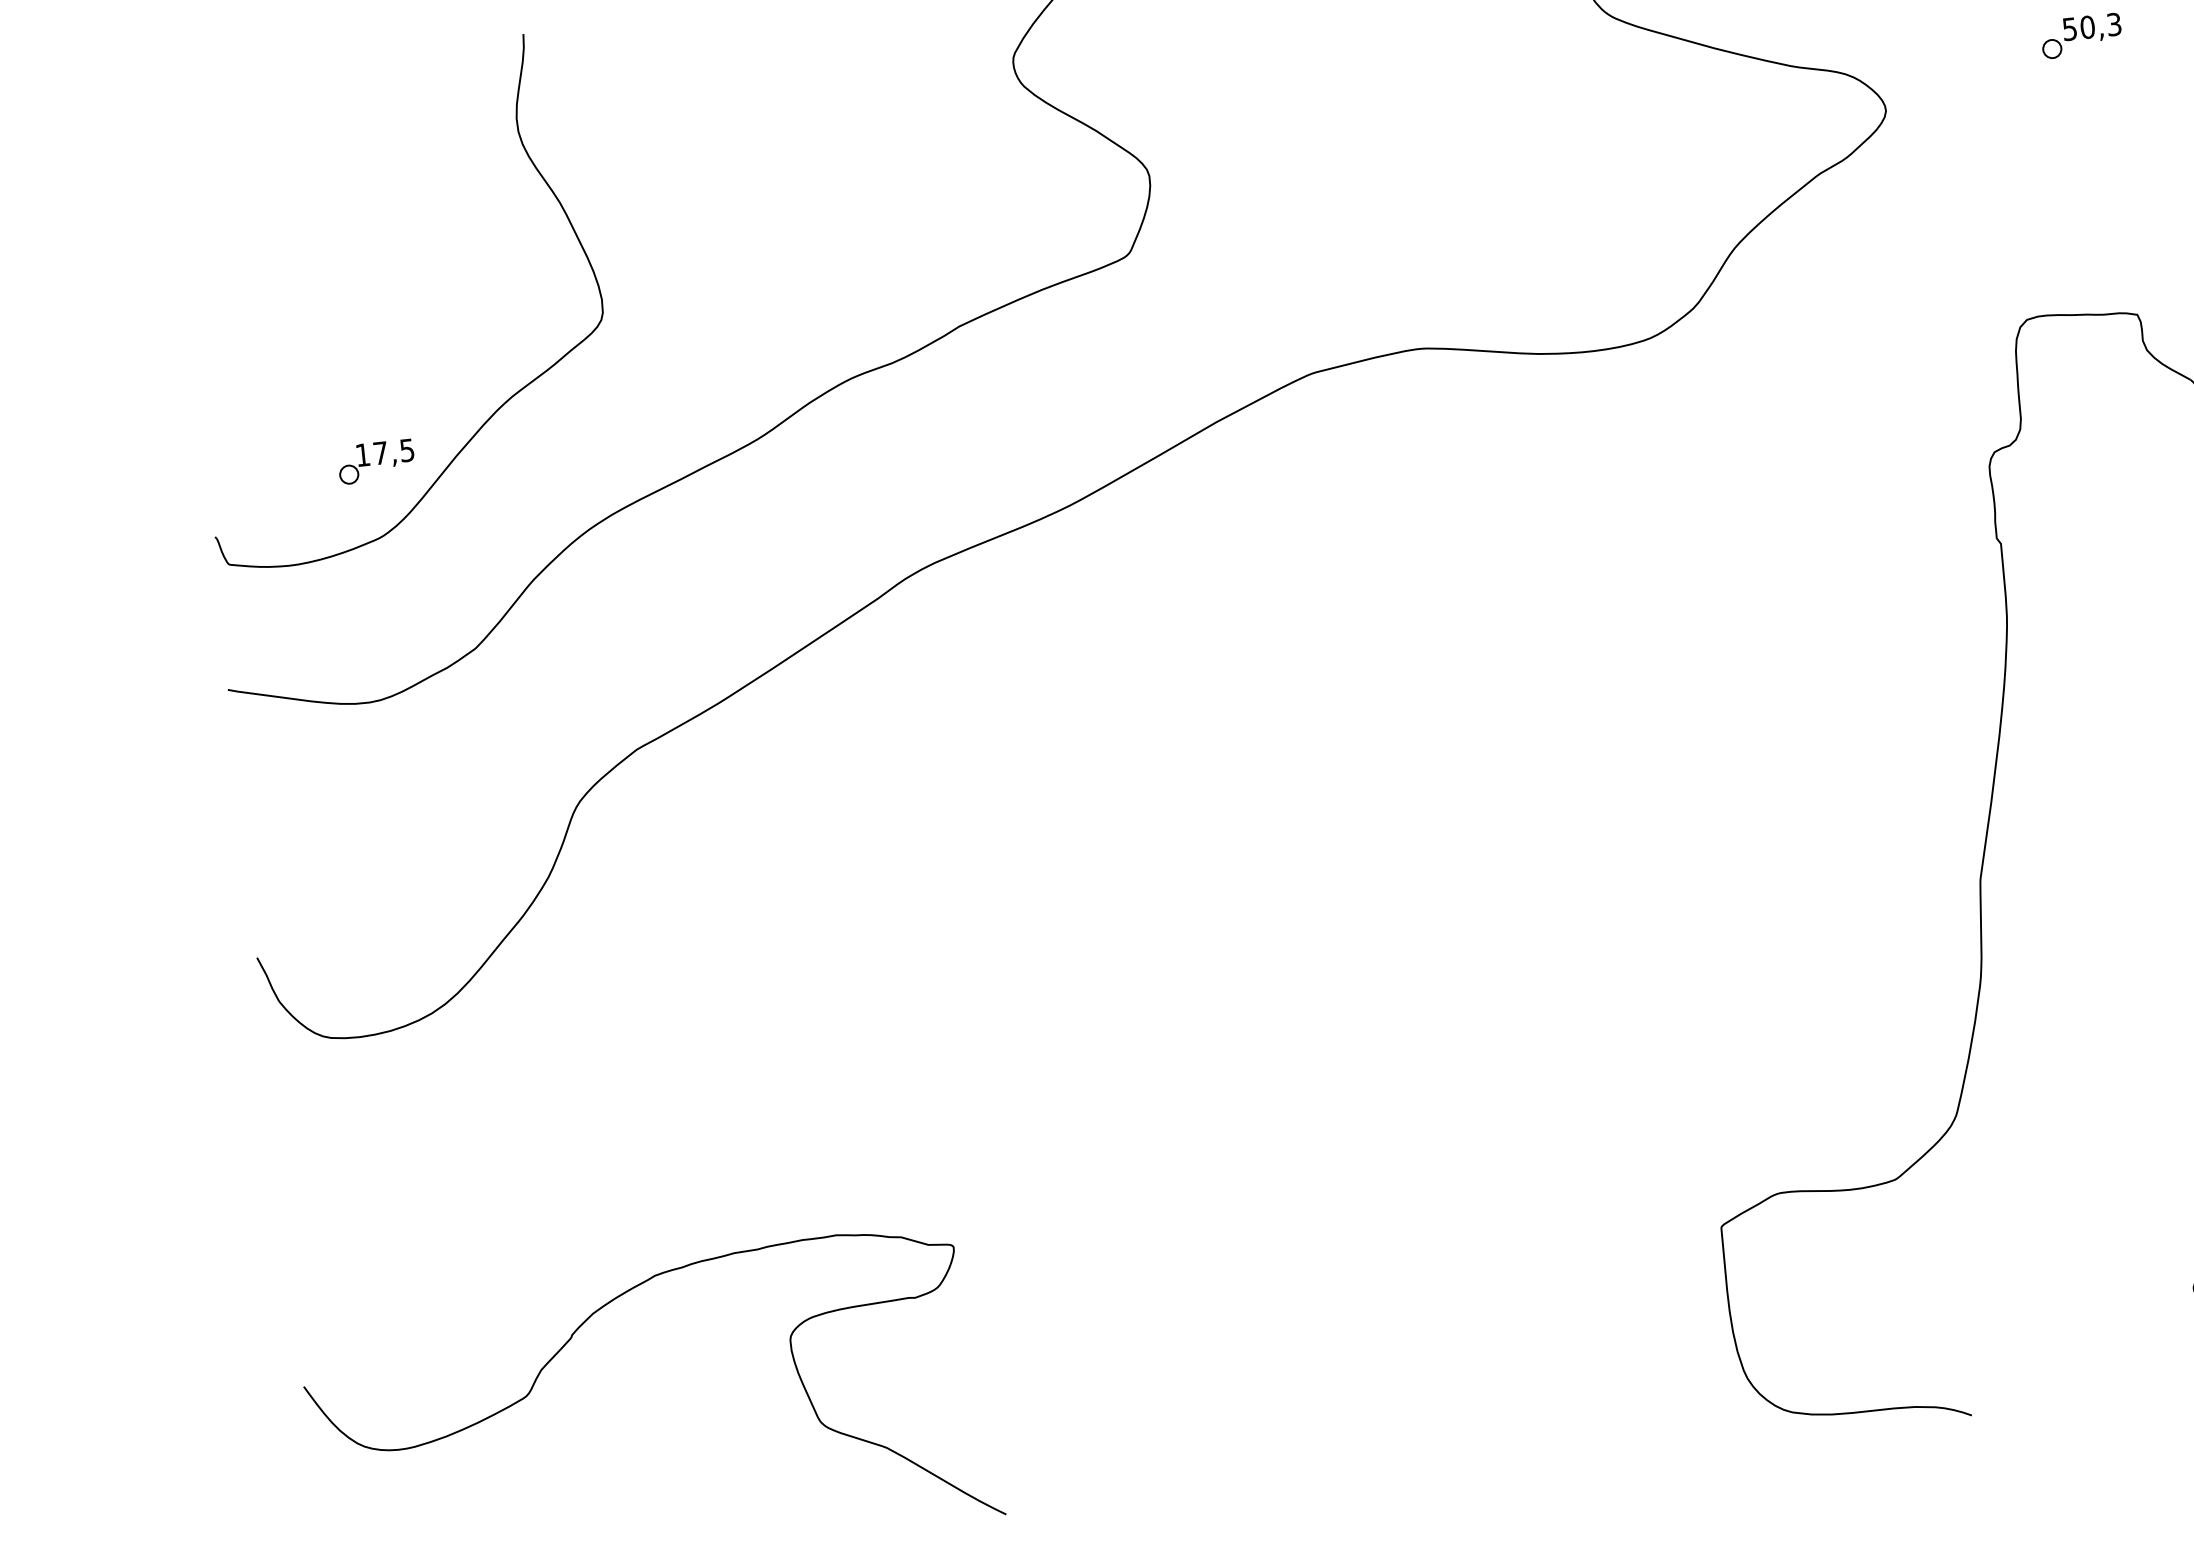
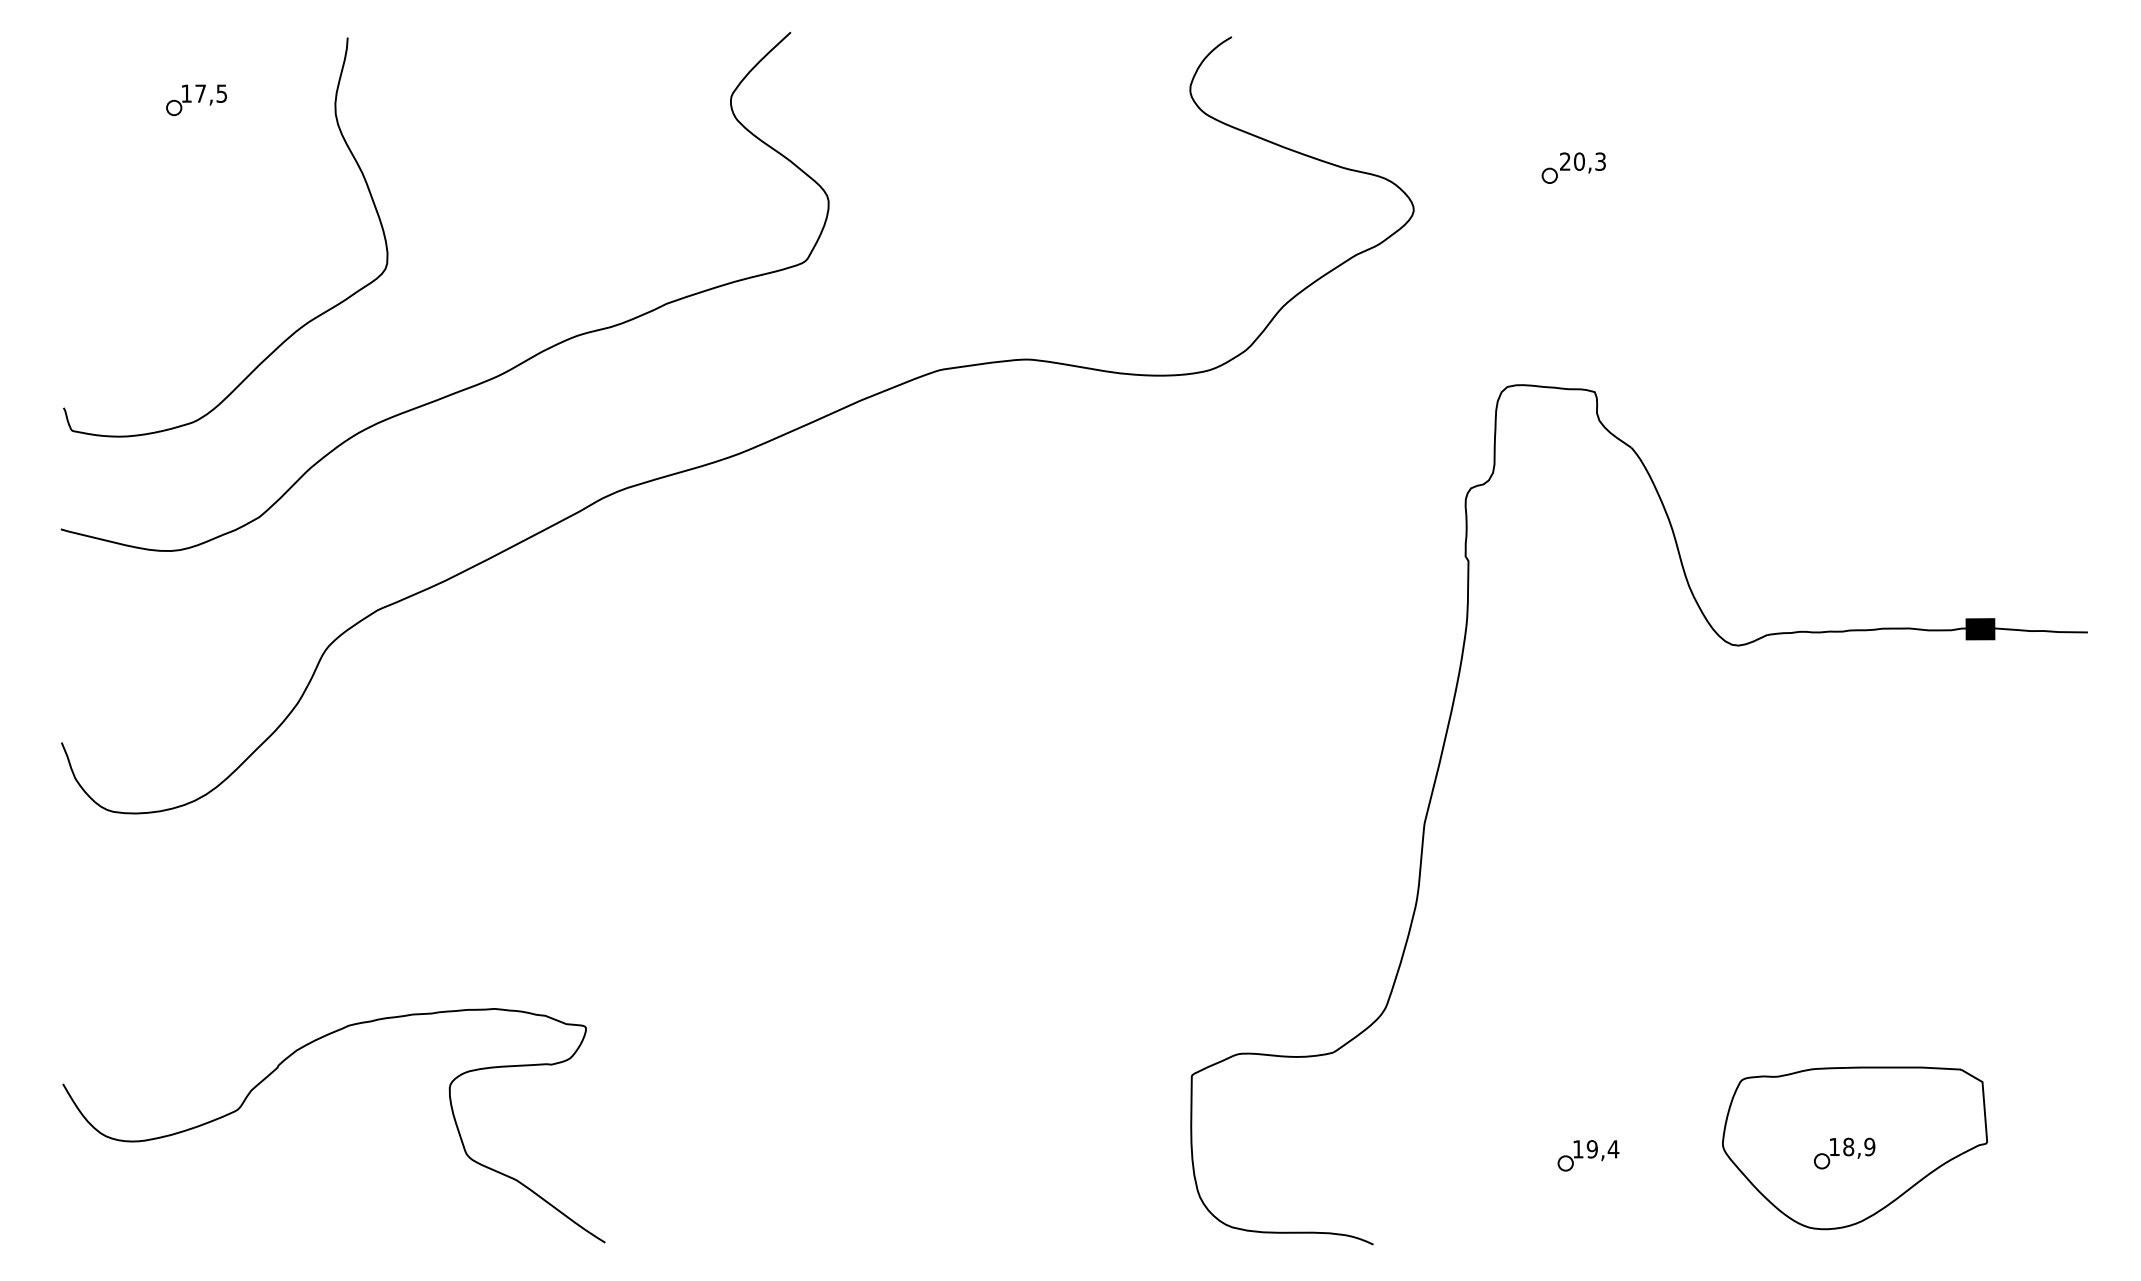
text: (2070, 28) -> (1565, 161), 50,3 -> 20,3
part: (376, 461) -> (196, 99), moved

